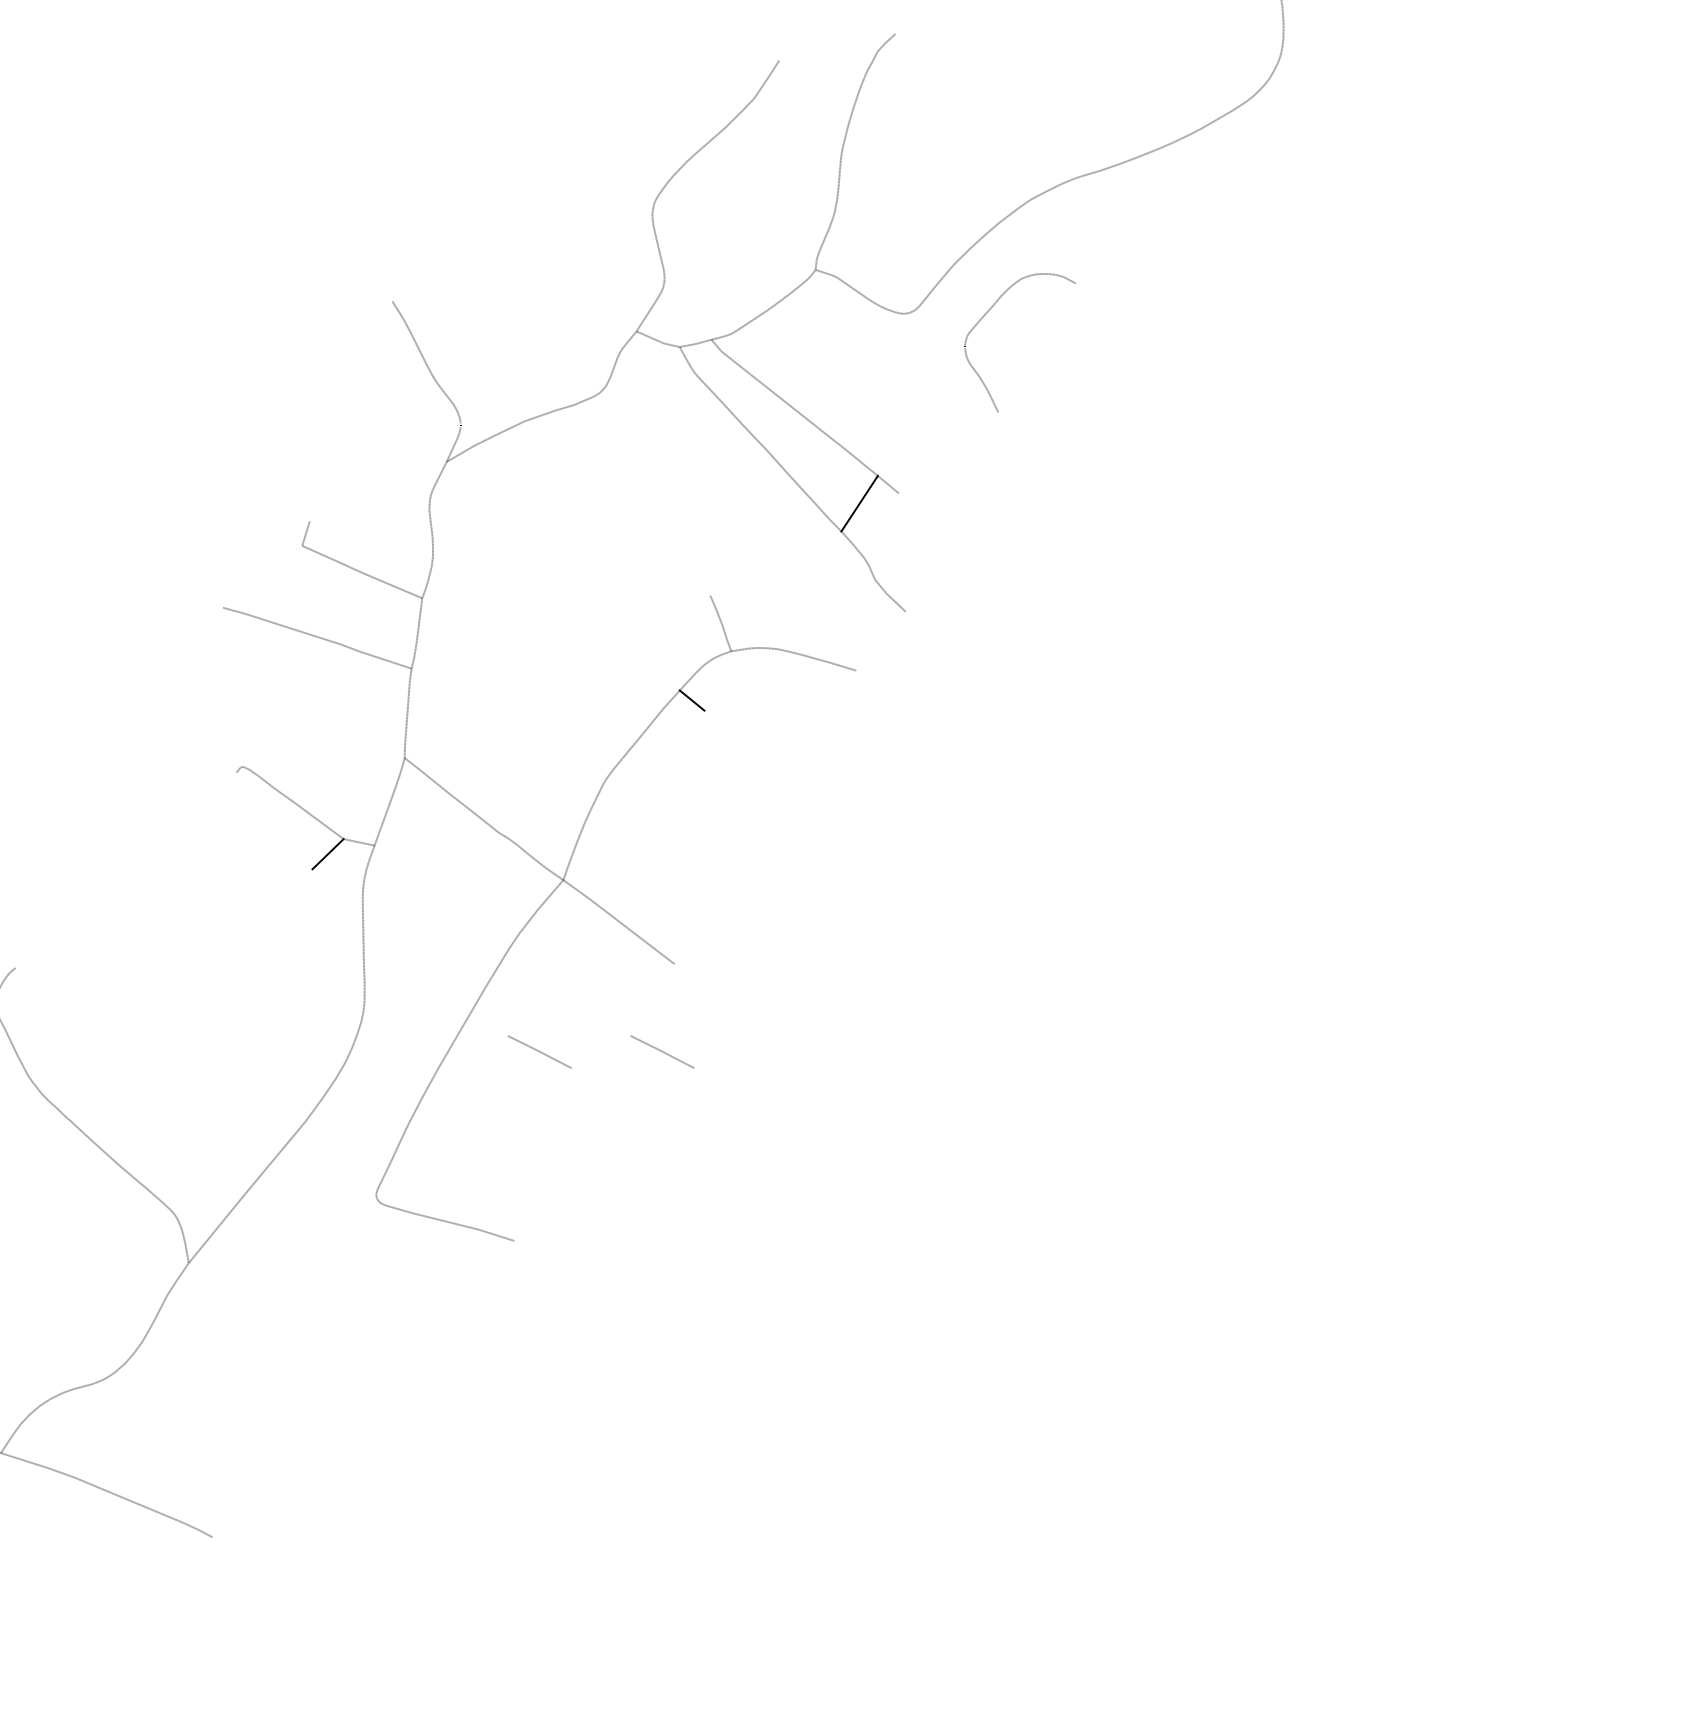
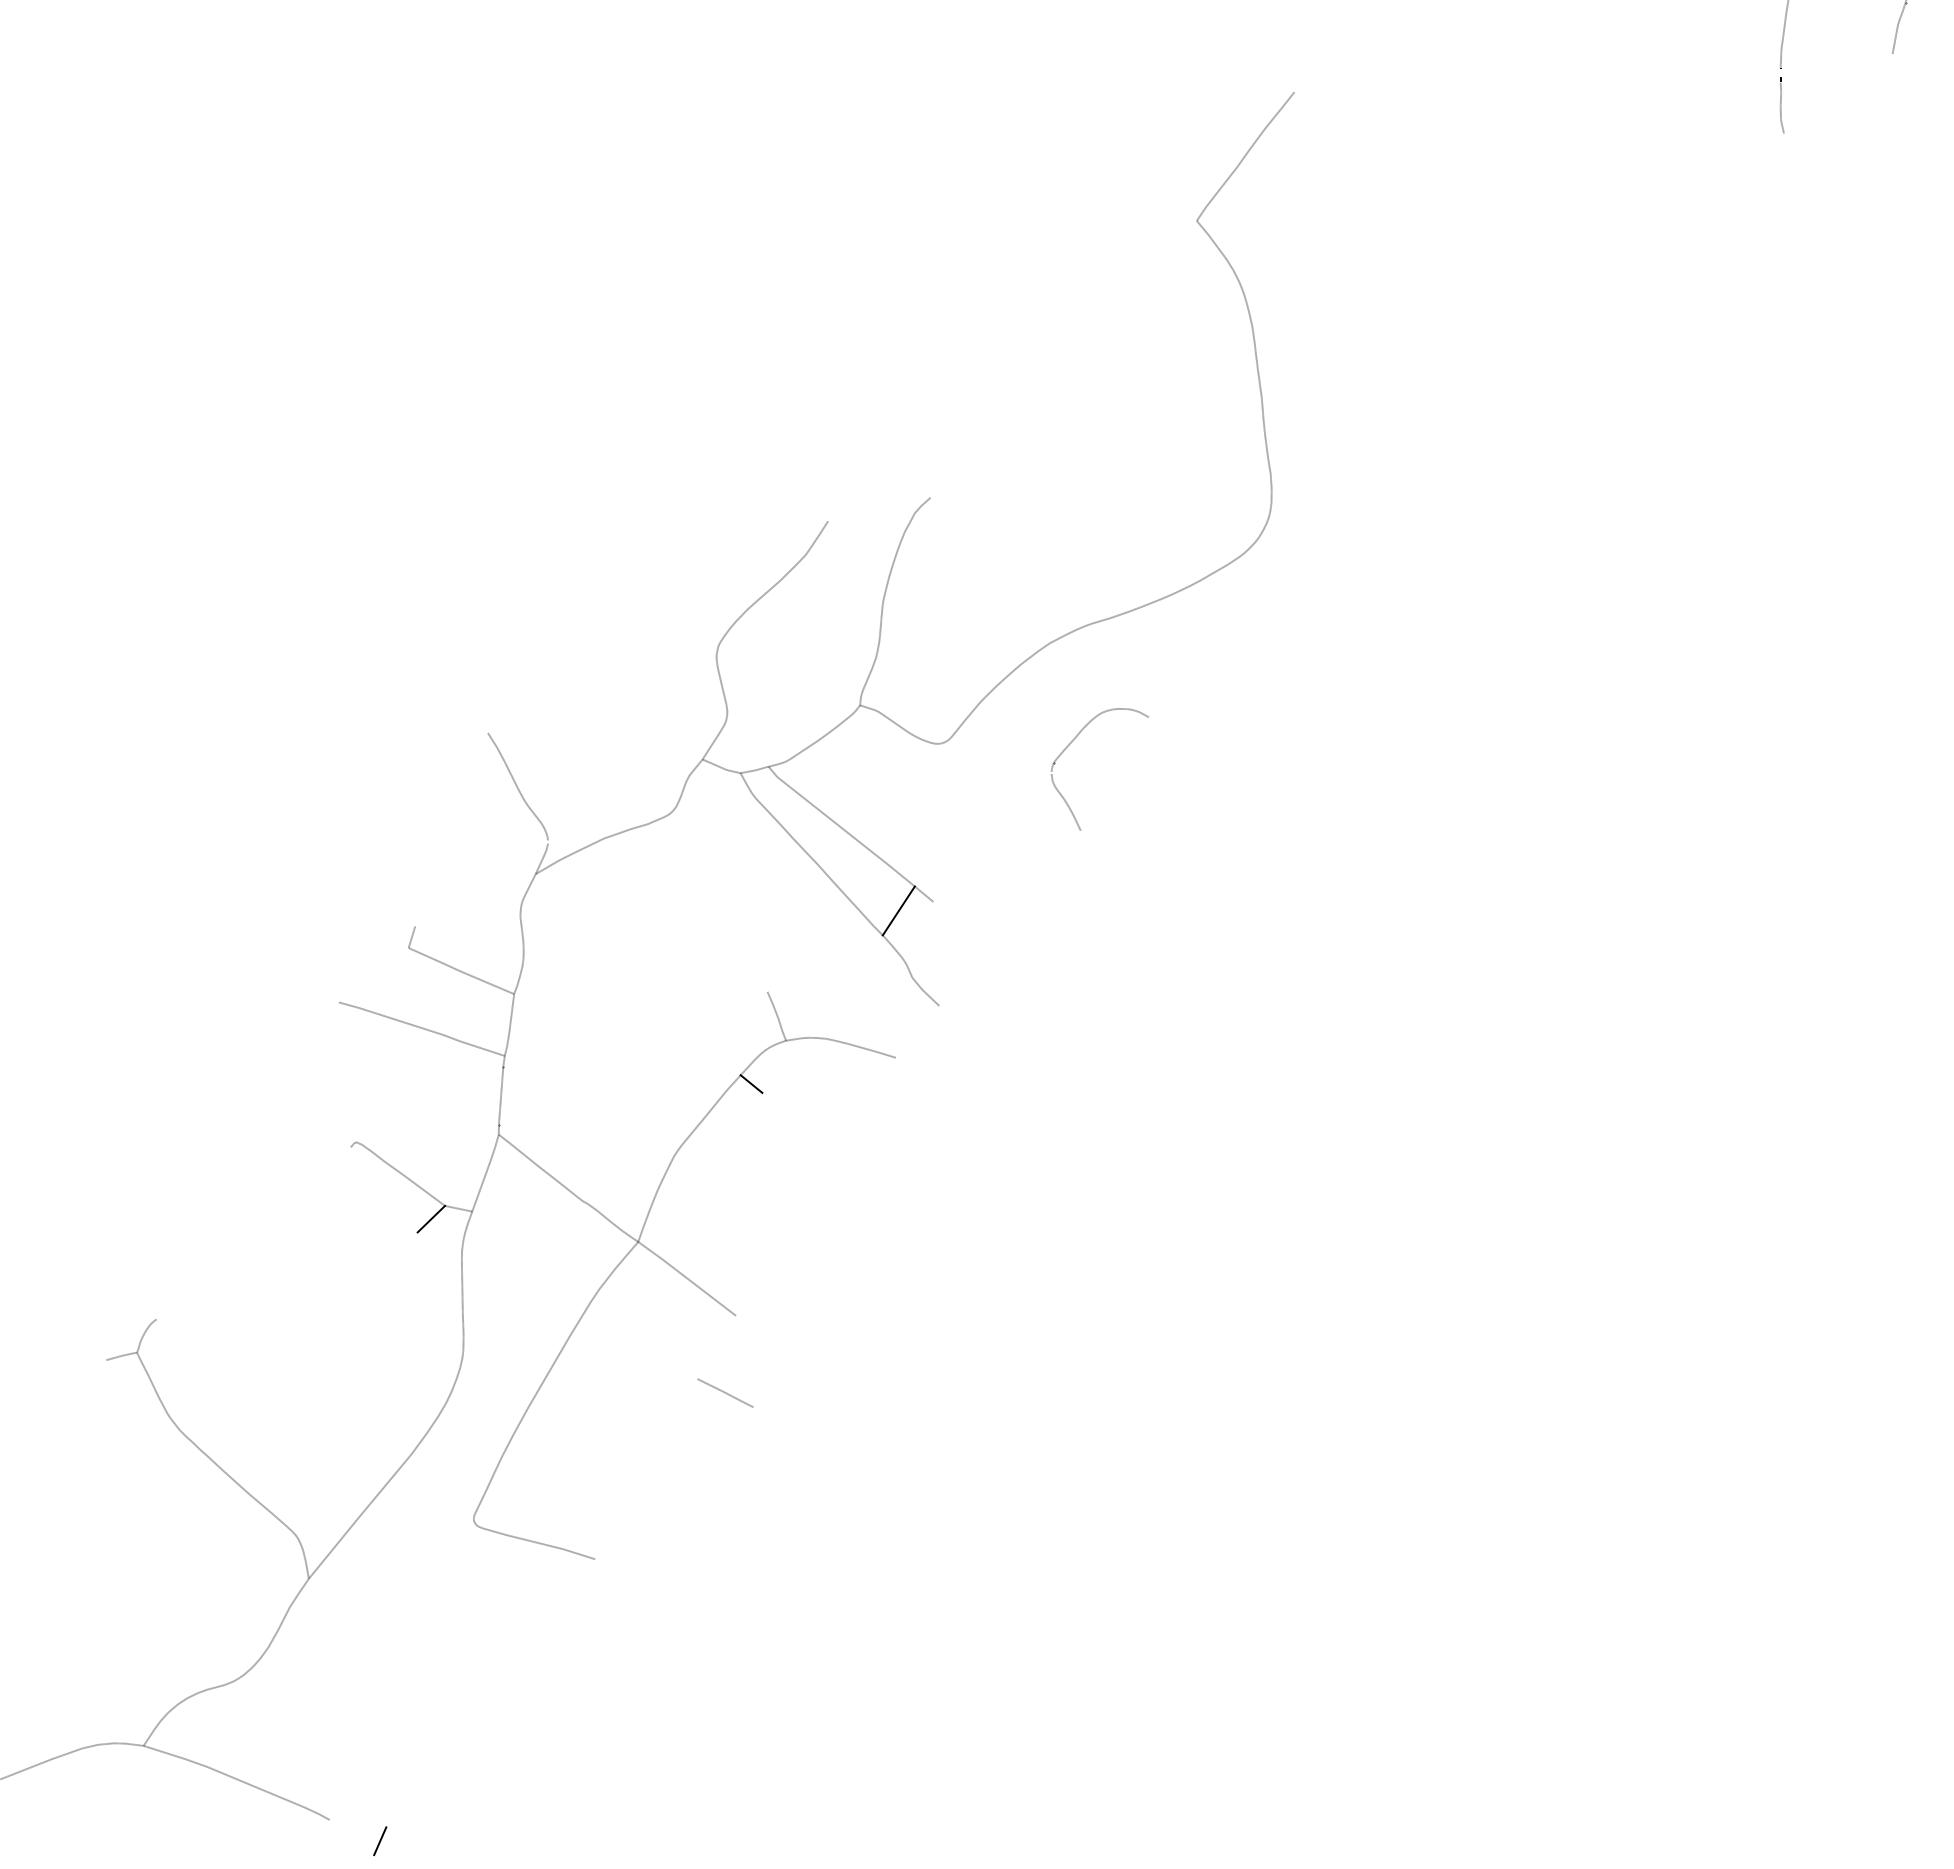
curve: (988, 312) -> (1072, 742), moved
line: (539, 1051) -> (617, 1392), removed
line: (270, 1561) -> (380, 1841), added

